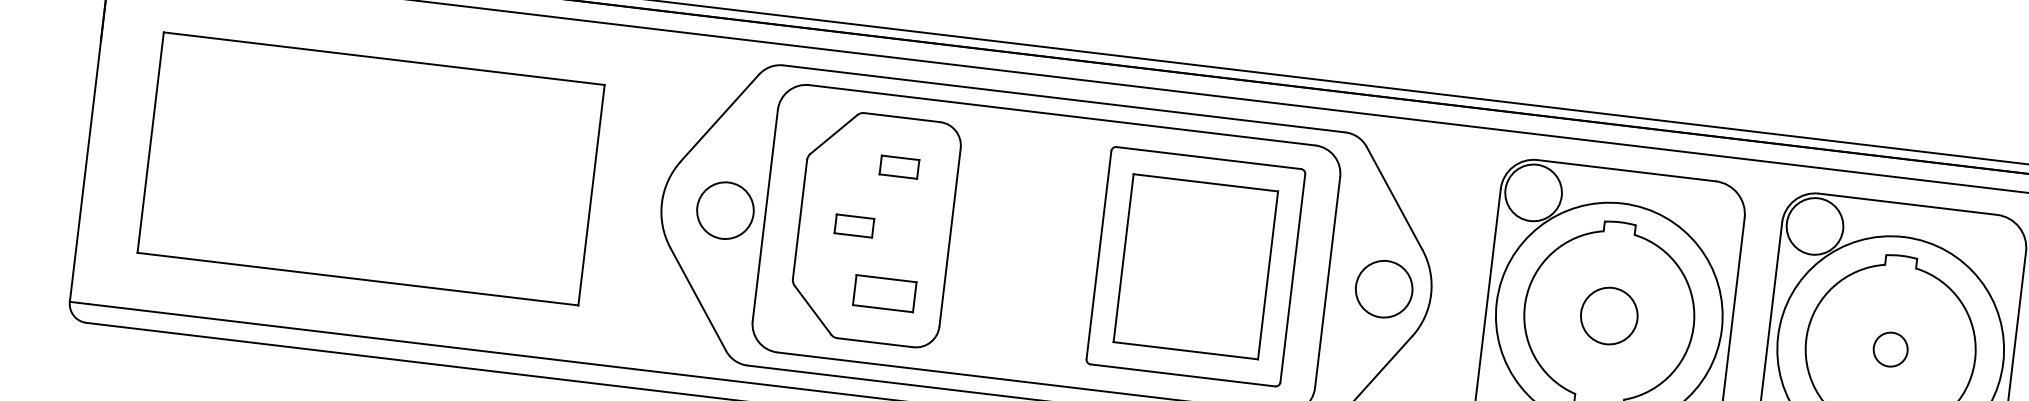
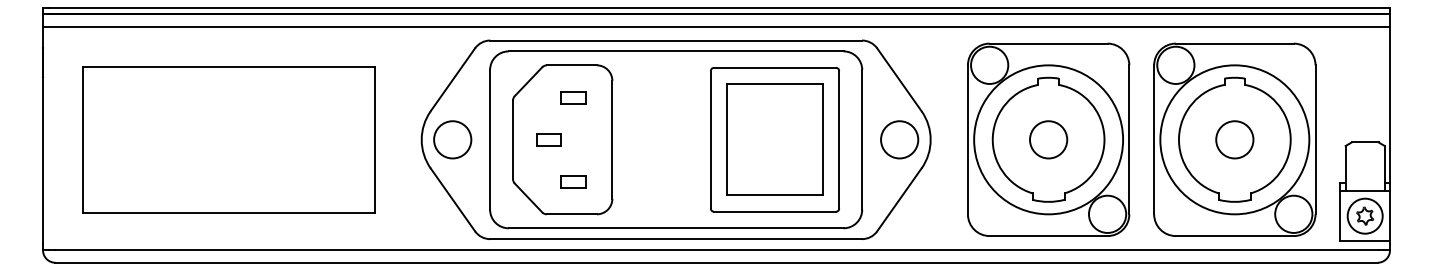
circle: (725, 210) -> (452, 139), moved
part: (883, 293) -> (573, 181), size x0.62
circle: (1890, 349) -> (1234, 139), size x1.67

